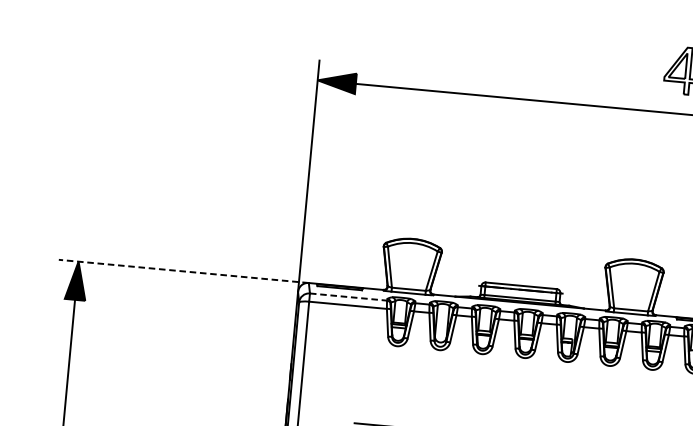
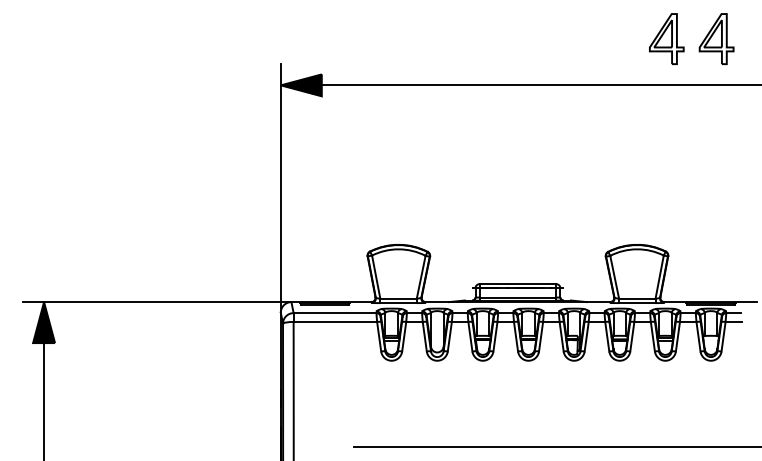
line: (183, 271) -> (156, 302), dashed -> solid
line: (348, 297) -> (335, 313), dashed -> solid

